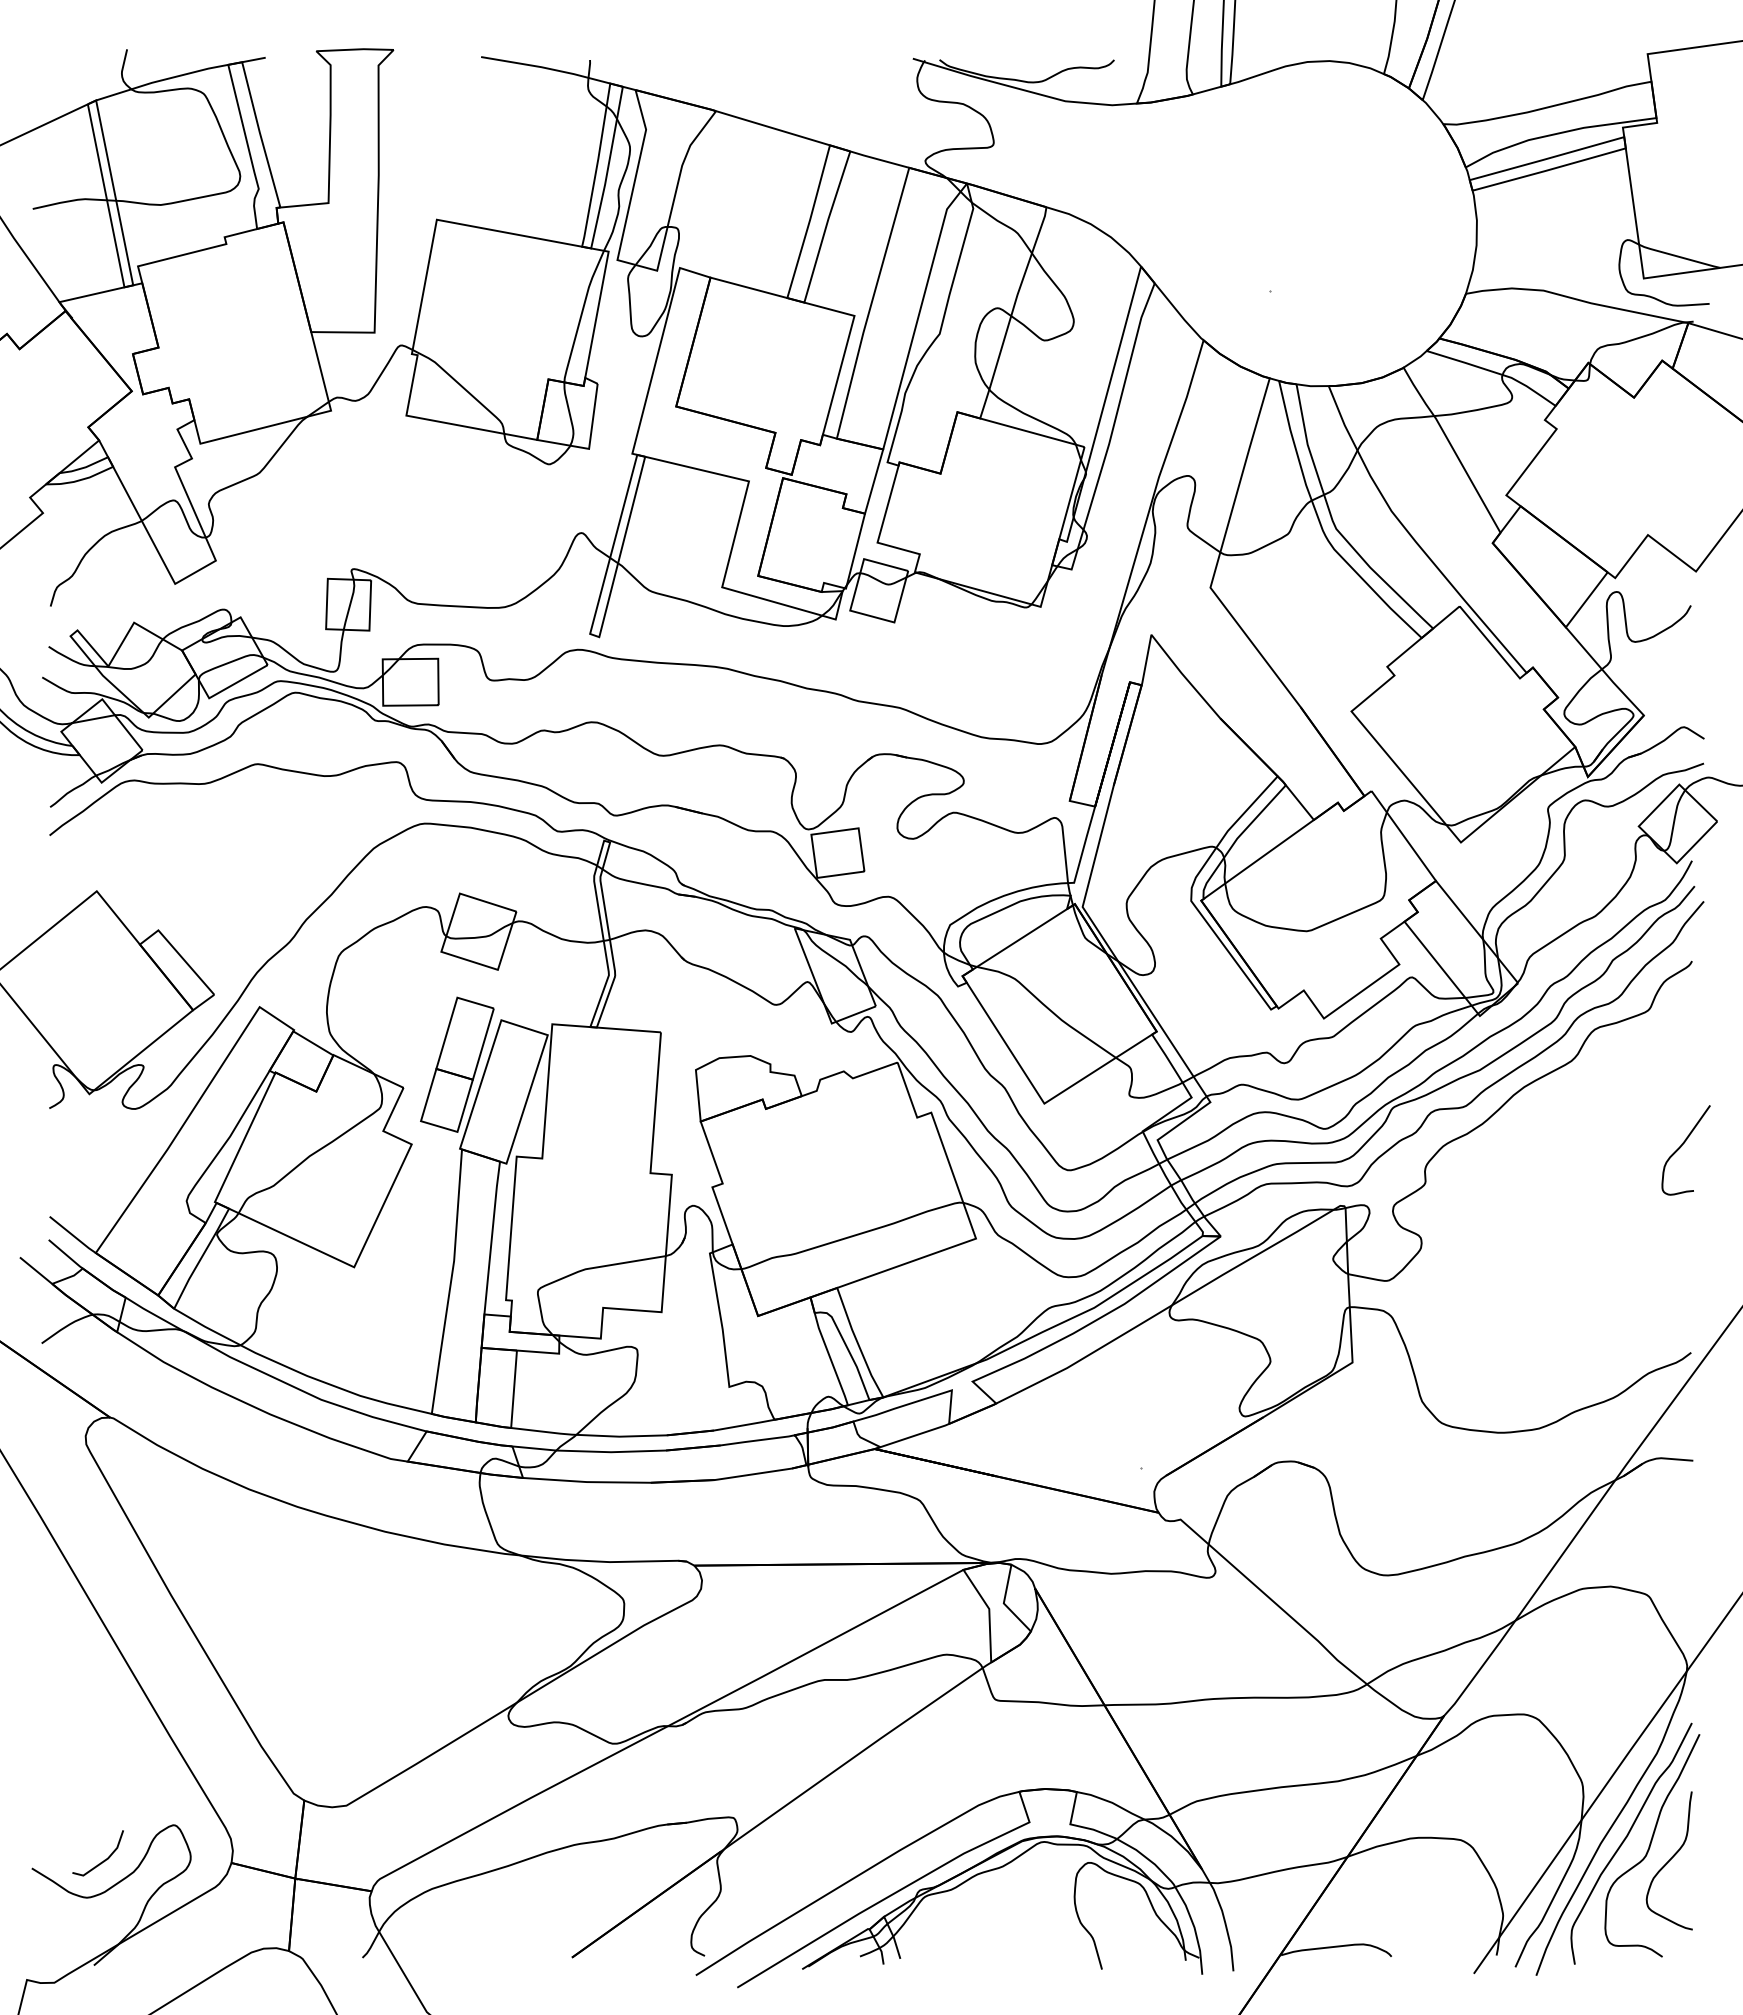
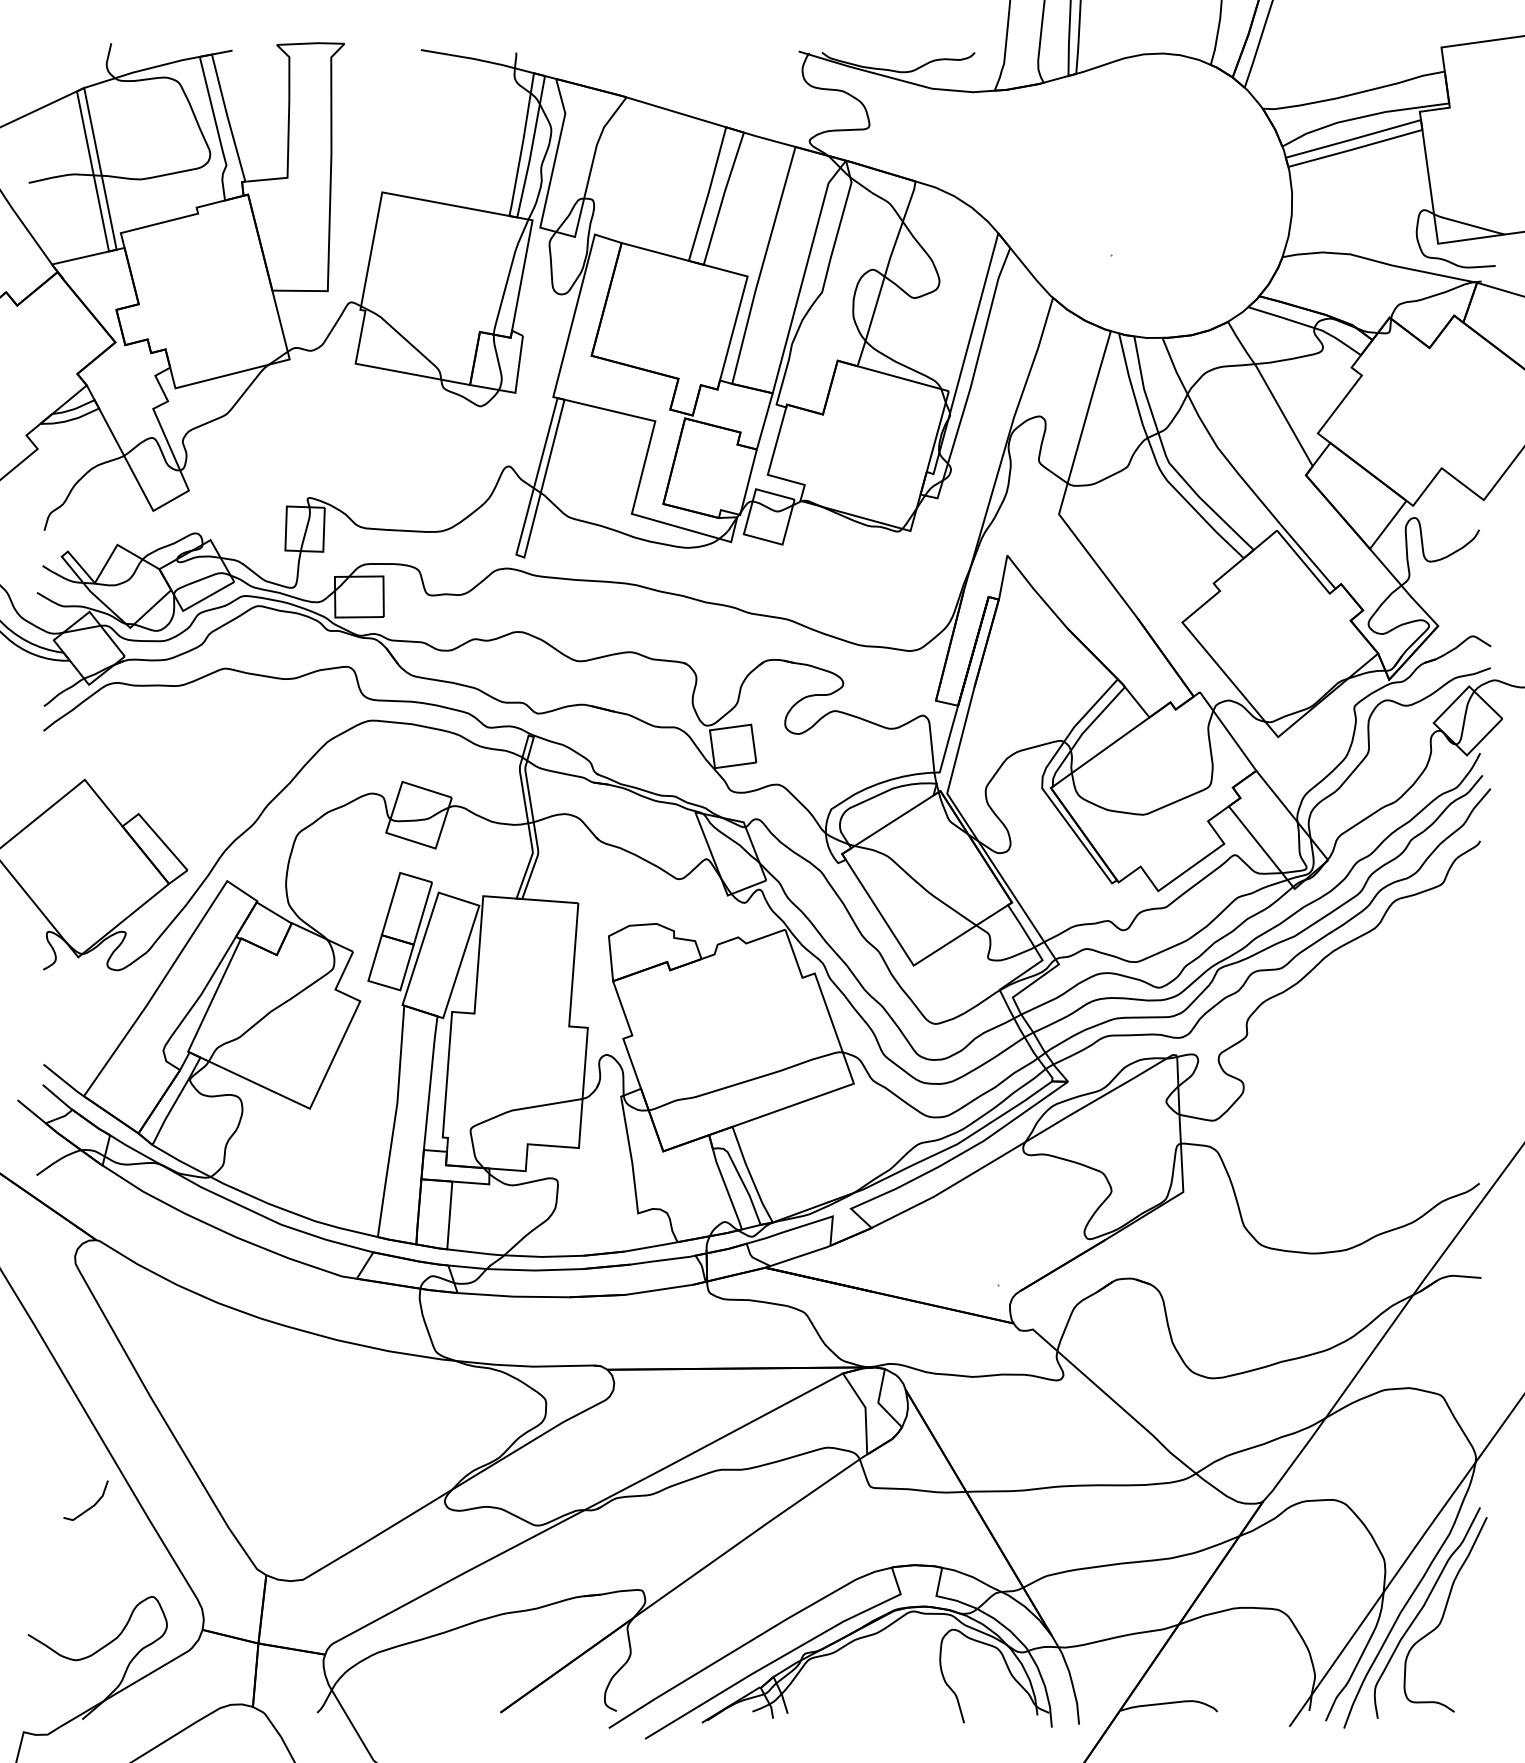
curve: (1681, 1147) -> (1471, 1003), removed
curve: (1668, 1860) -> (1459, 1627), removed
line: (101, 1861) -> (88, 1507), moved

